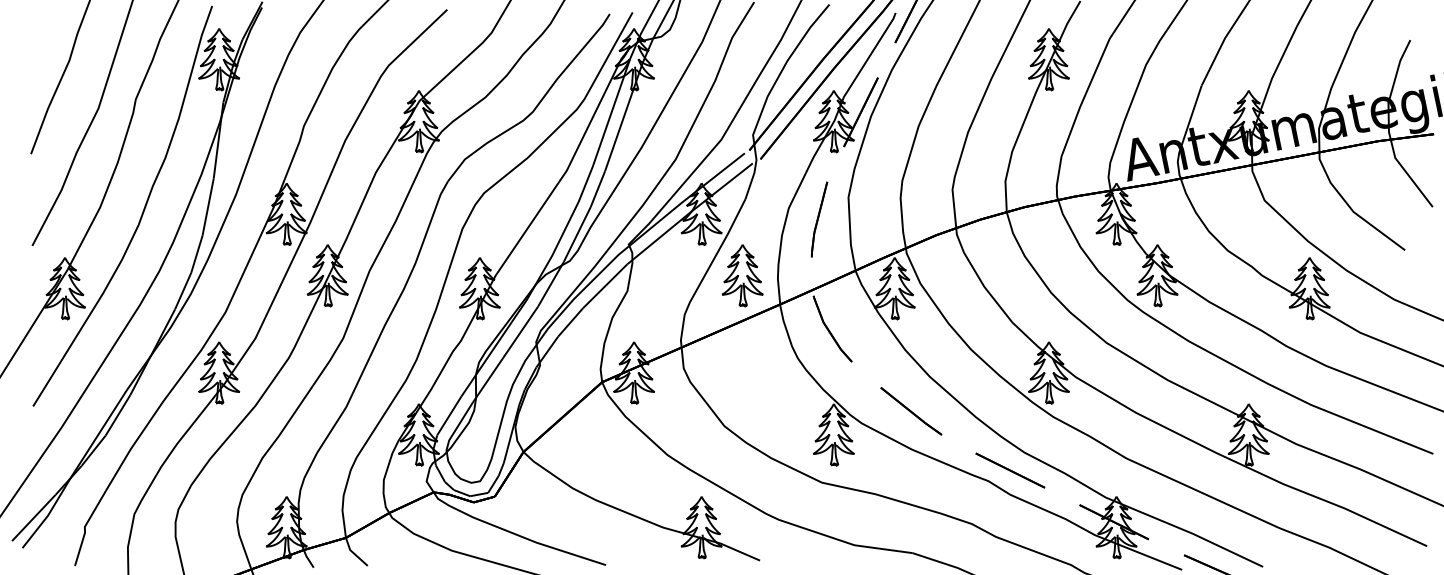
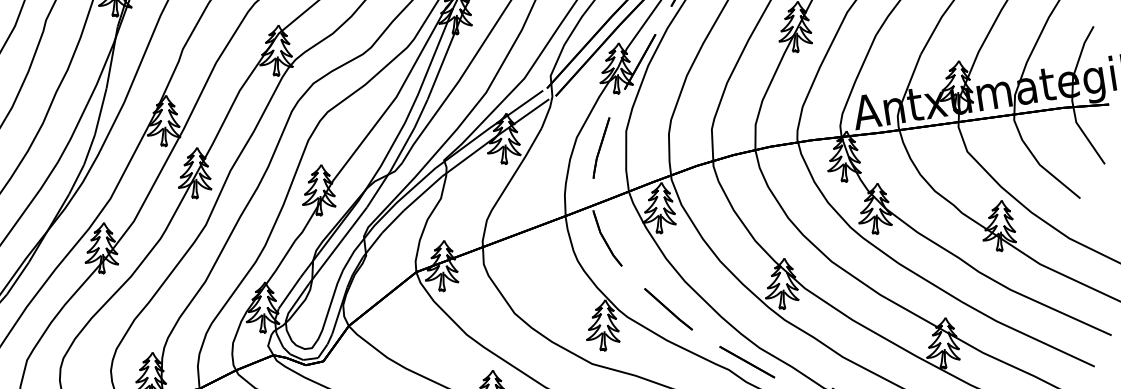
part: (742, 275) -> (535, 190), removed

